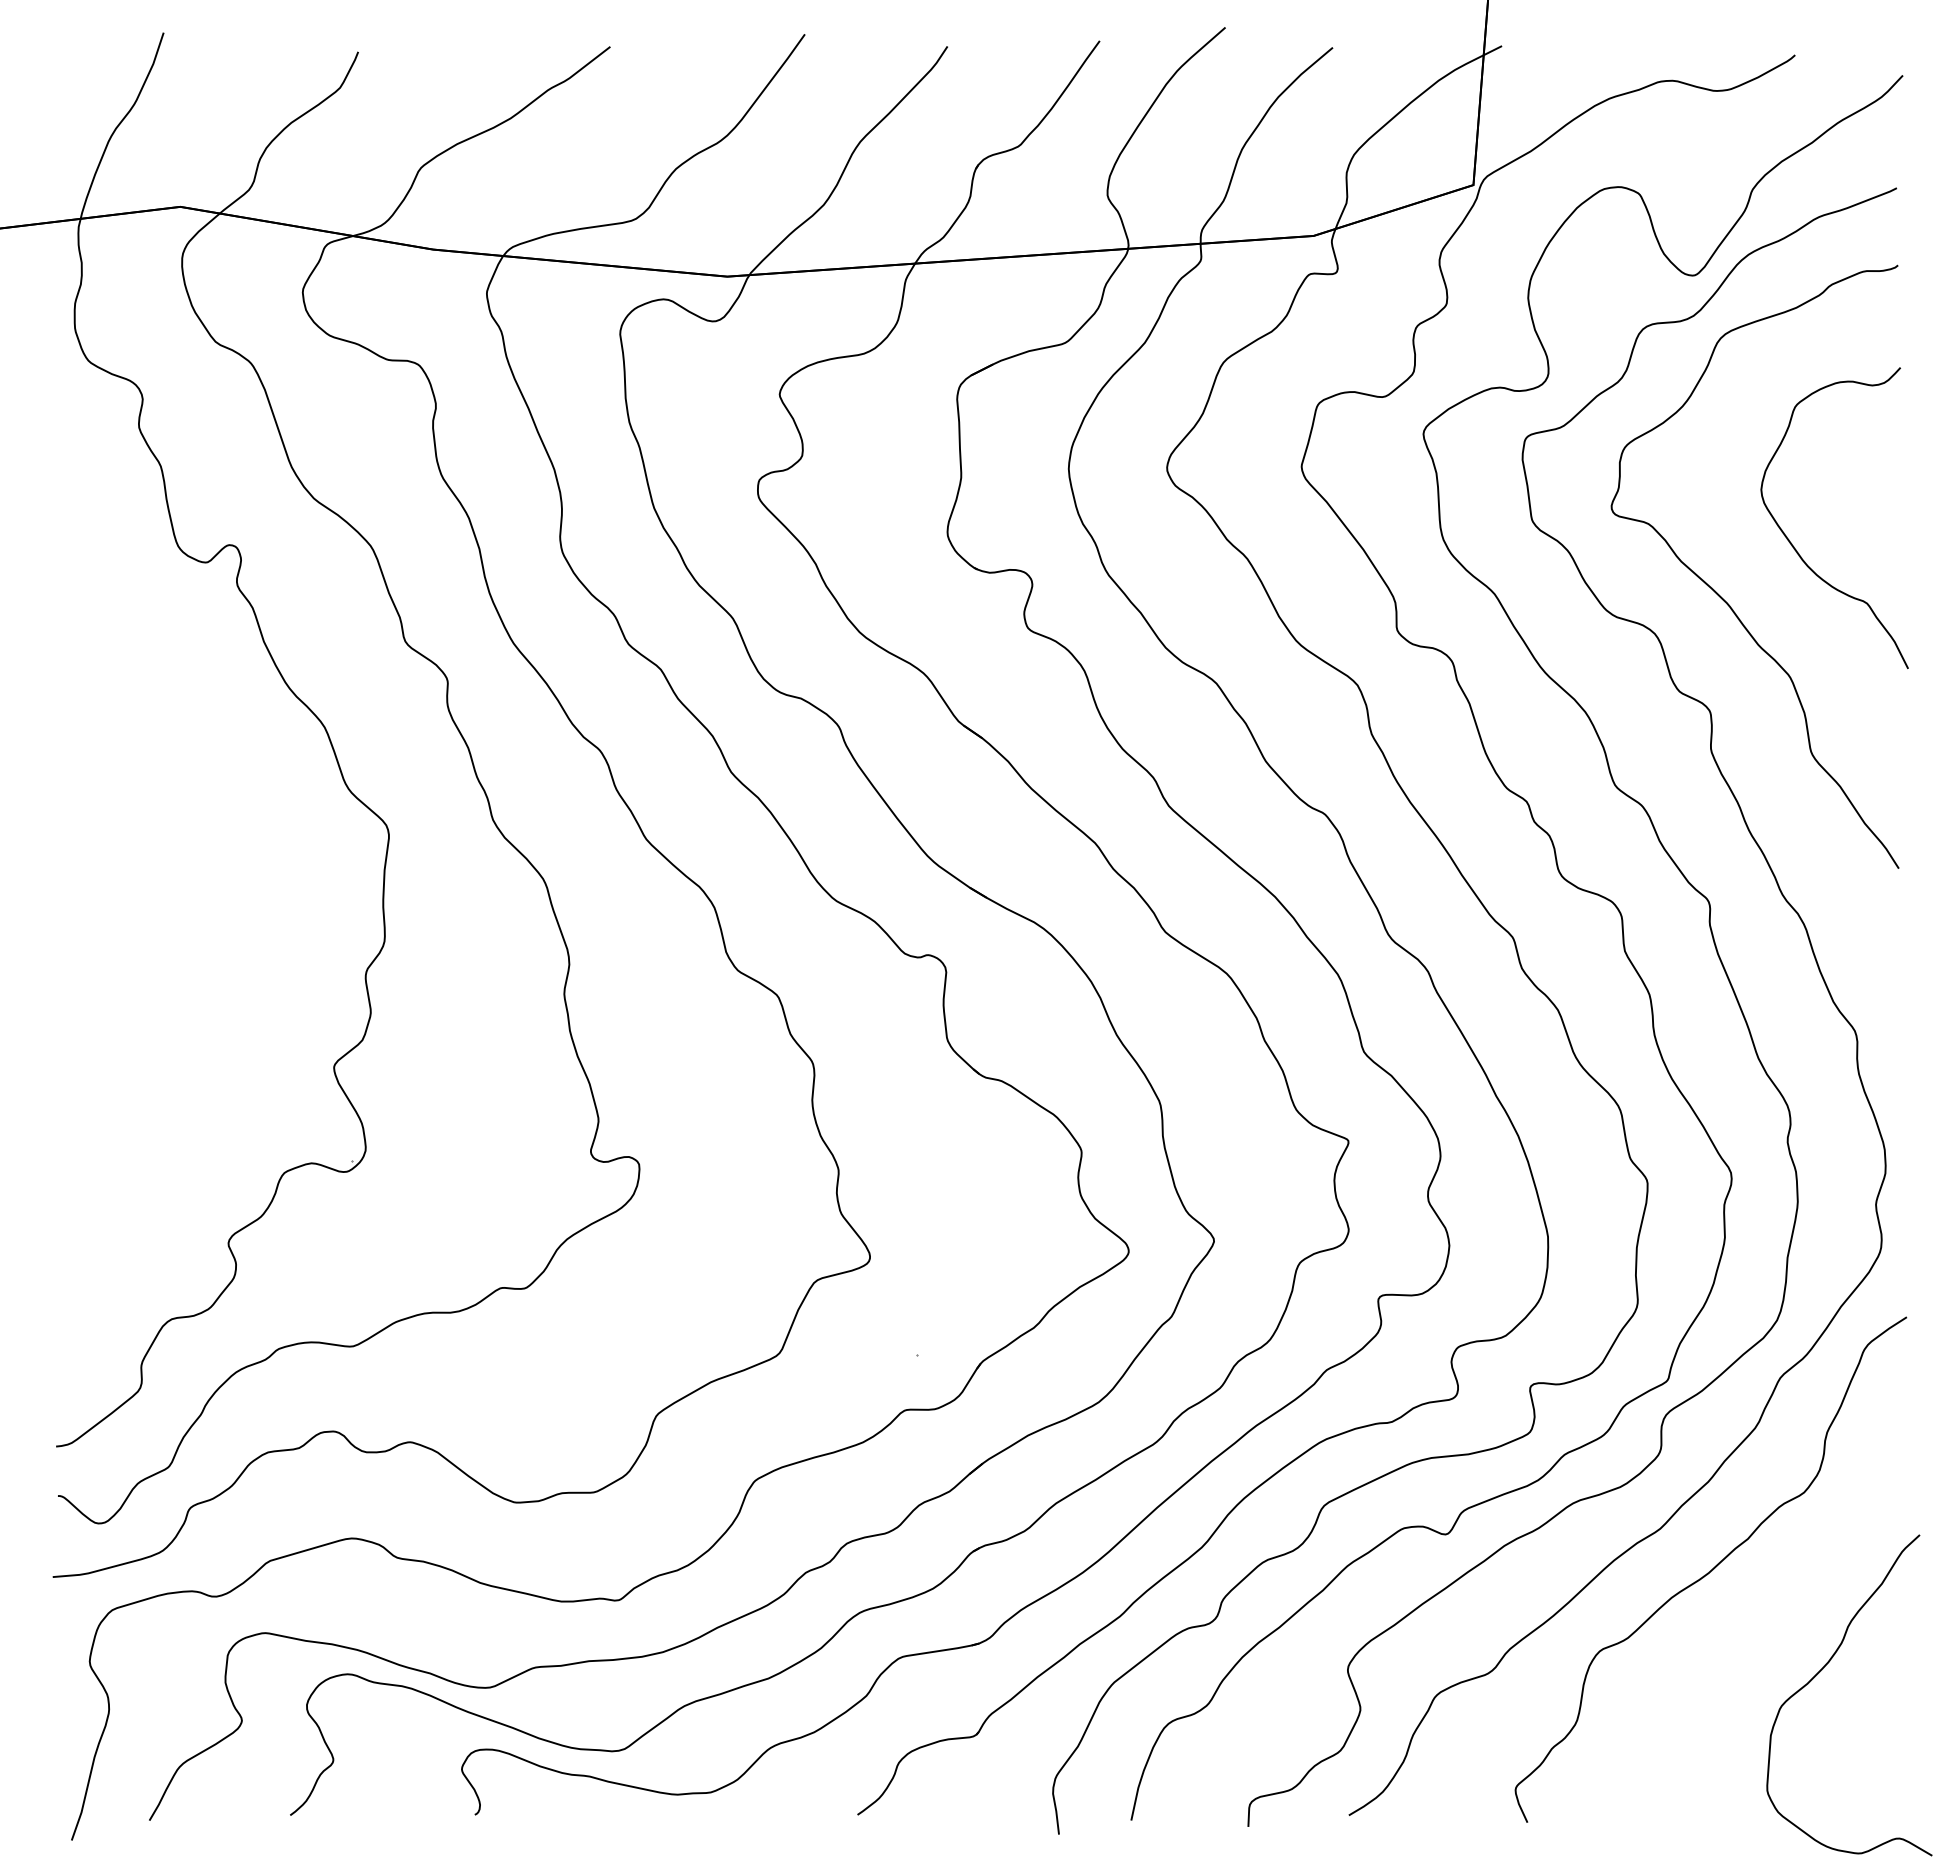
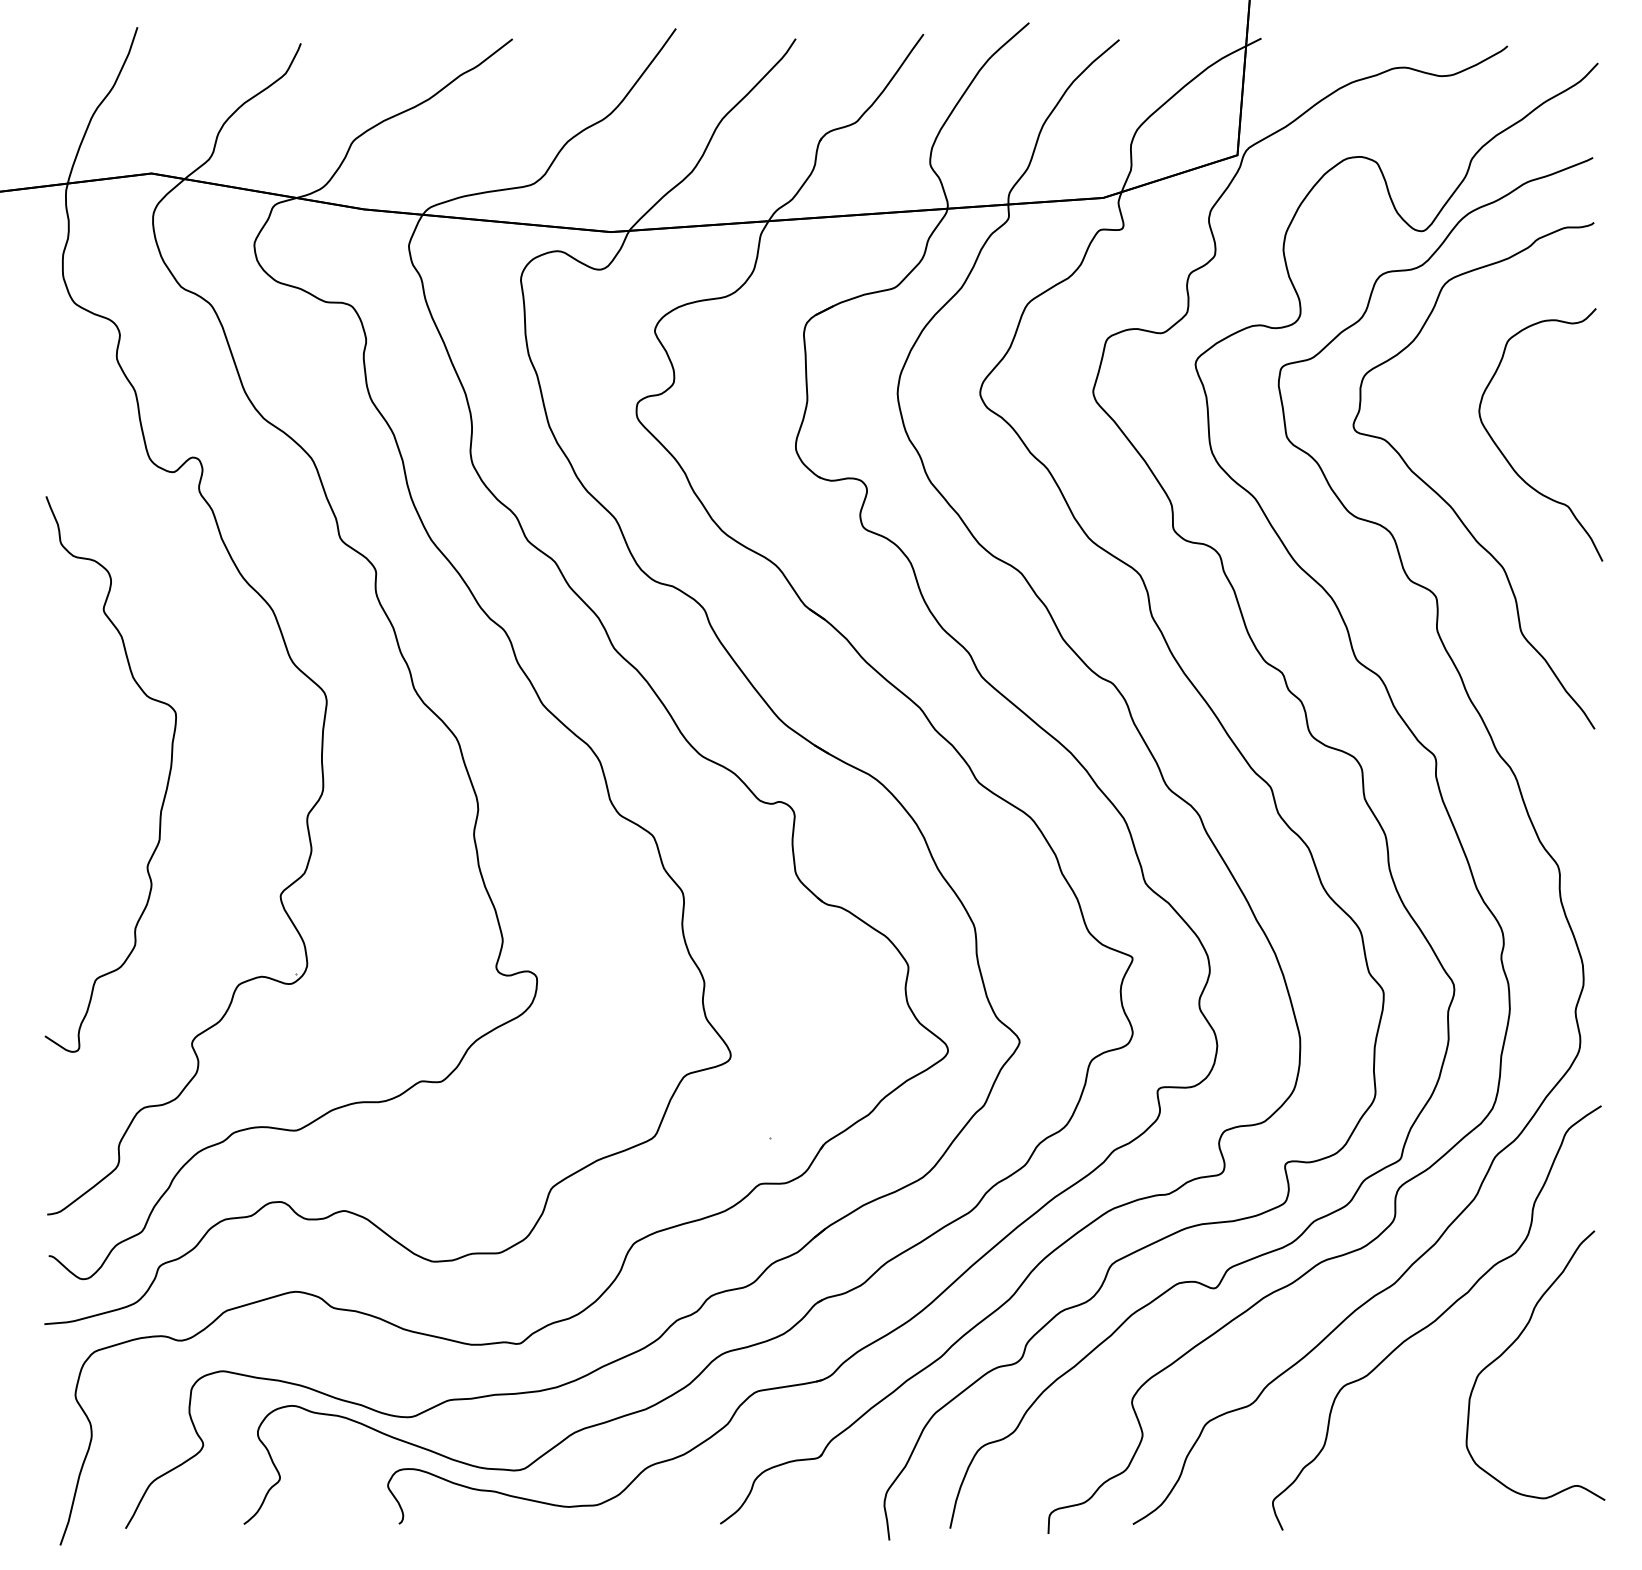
curve: (198, 934) -> (166, 784), added
curve: (1822, 1670) -> (1512, 1344), moved

